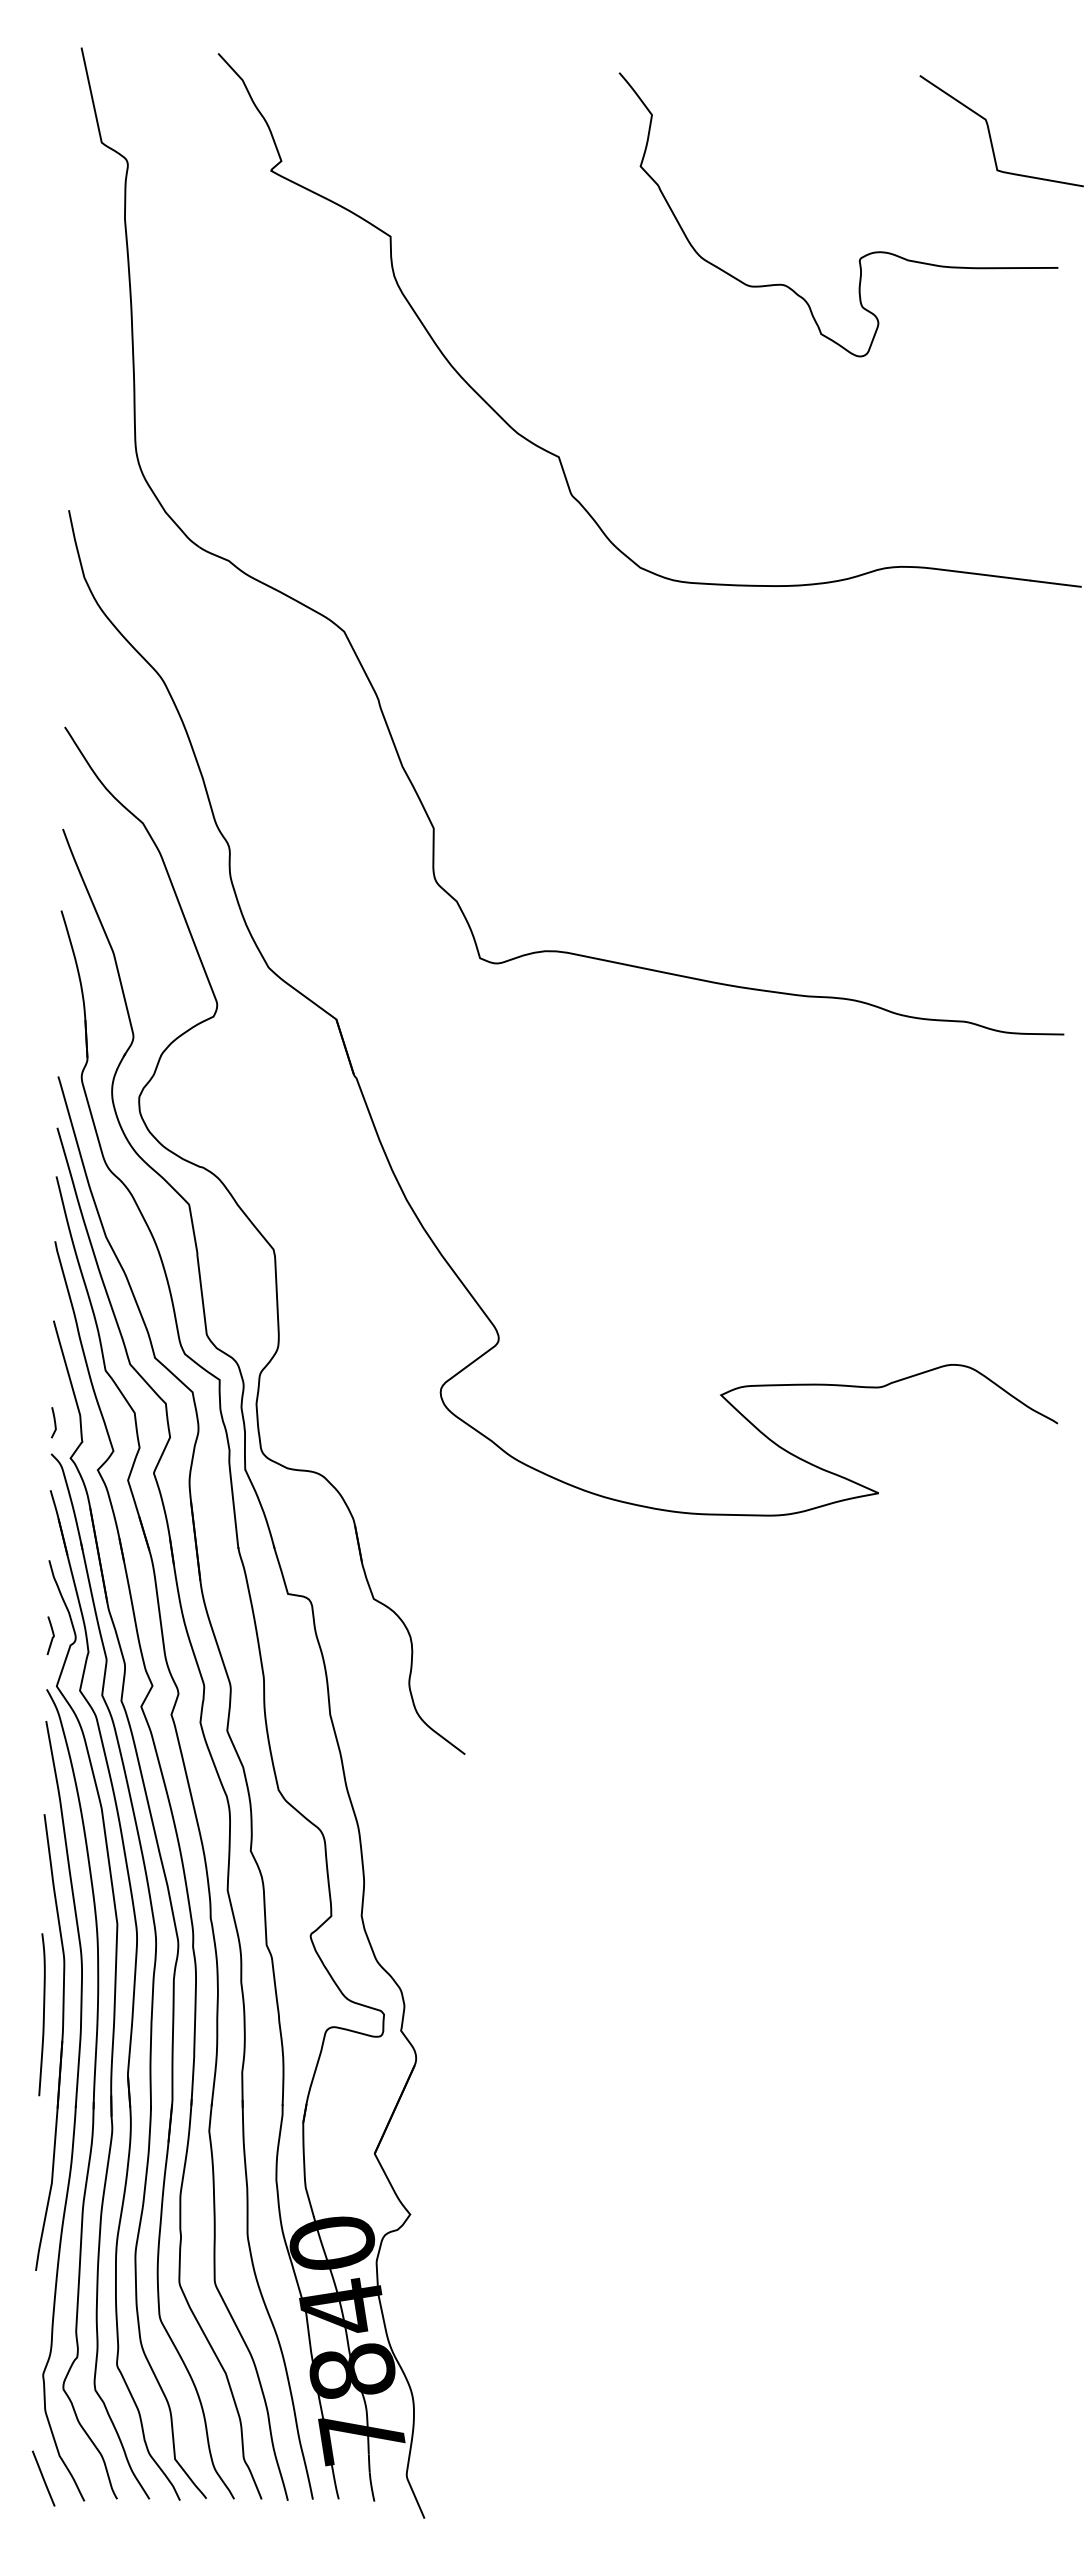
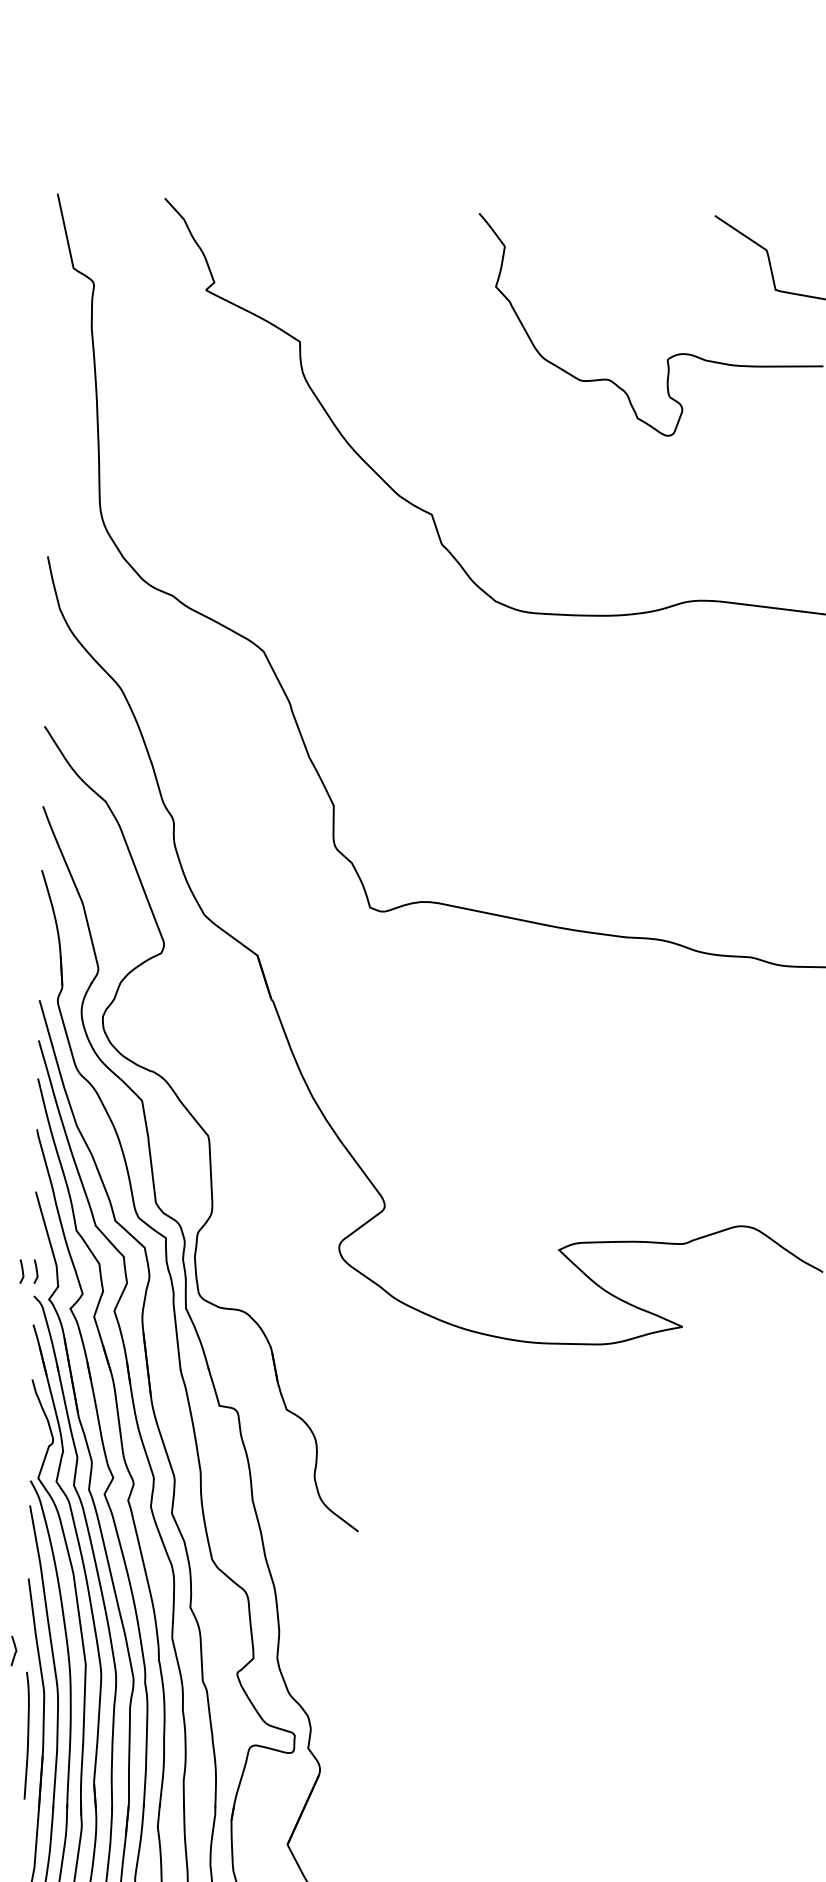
curve: (36, 1422) -> (22, 1271), added
curve: (52, 1634) -> (15, 1650), moved

